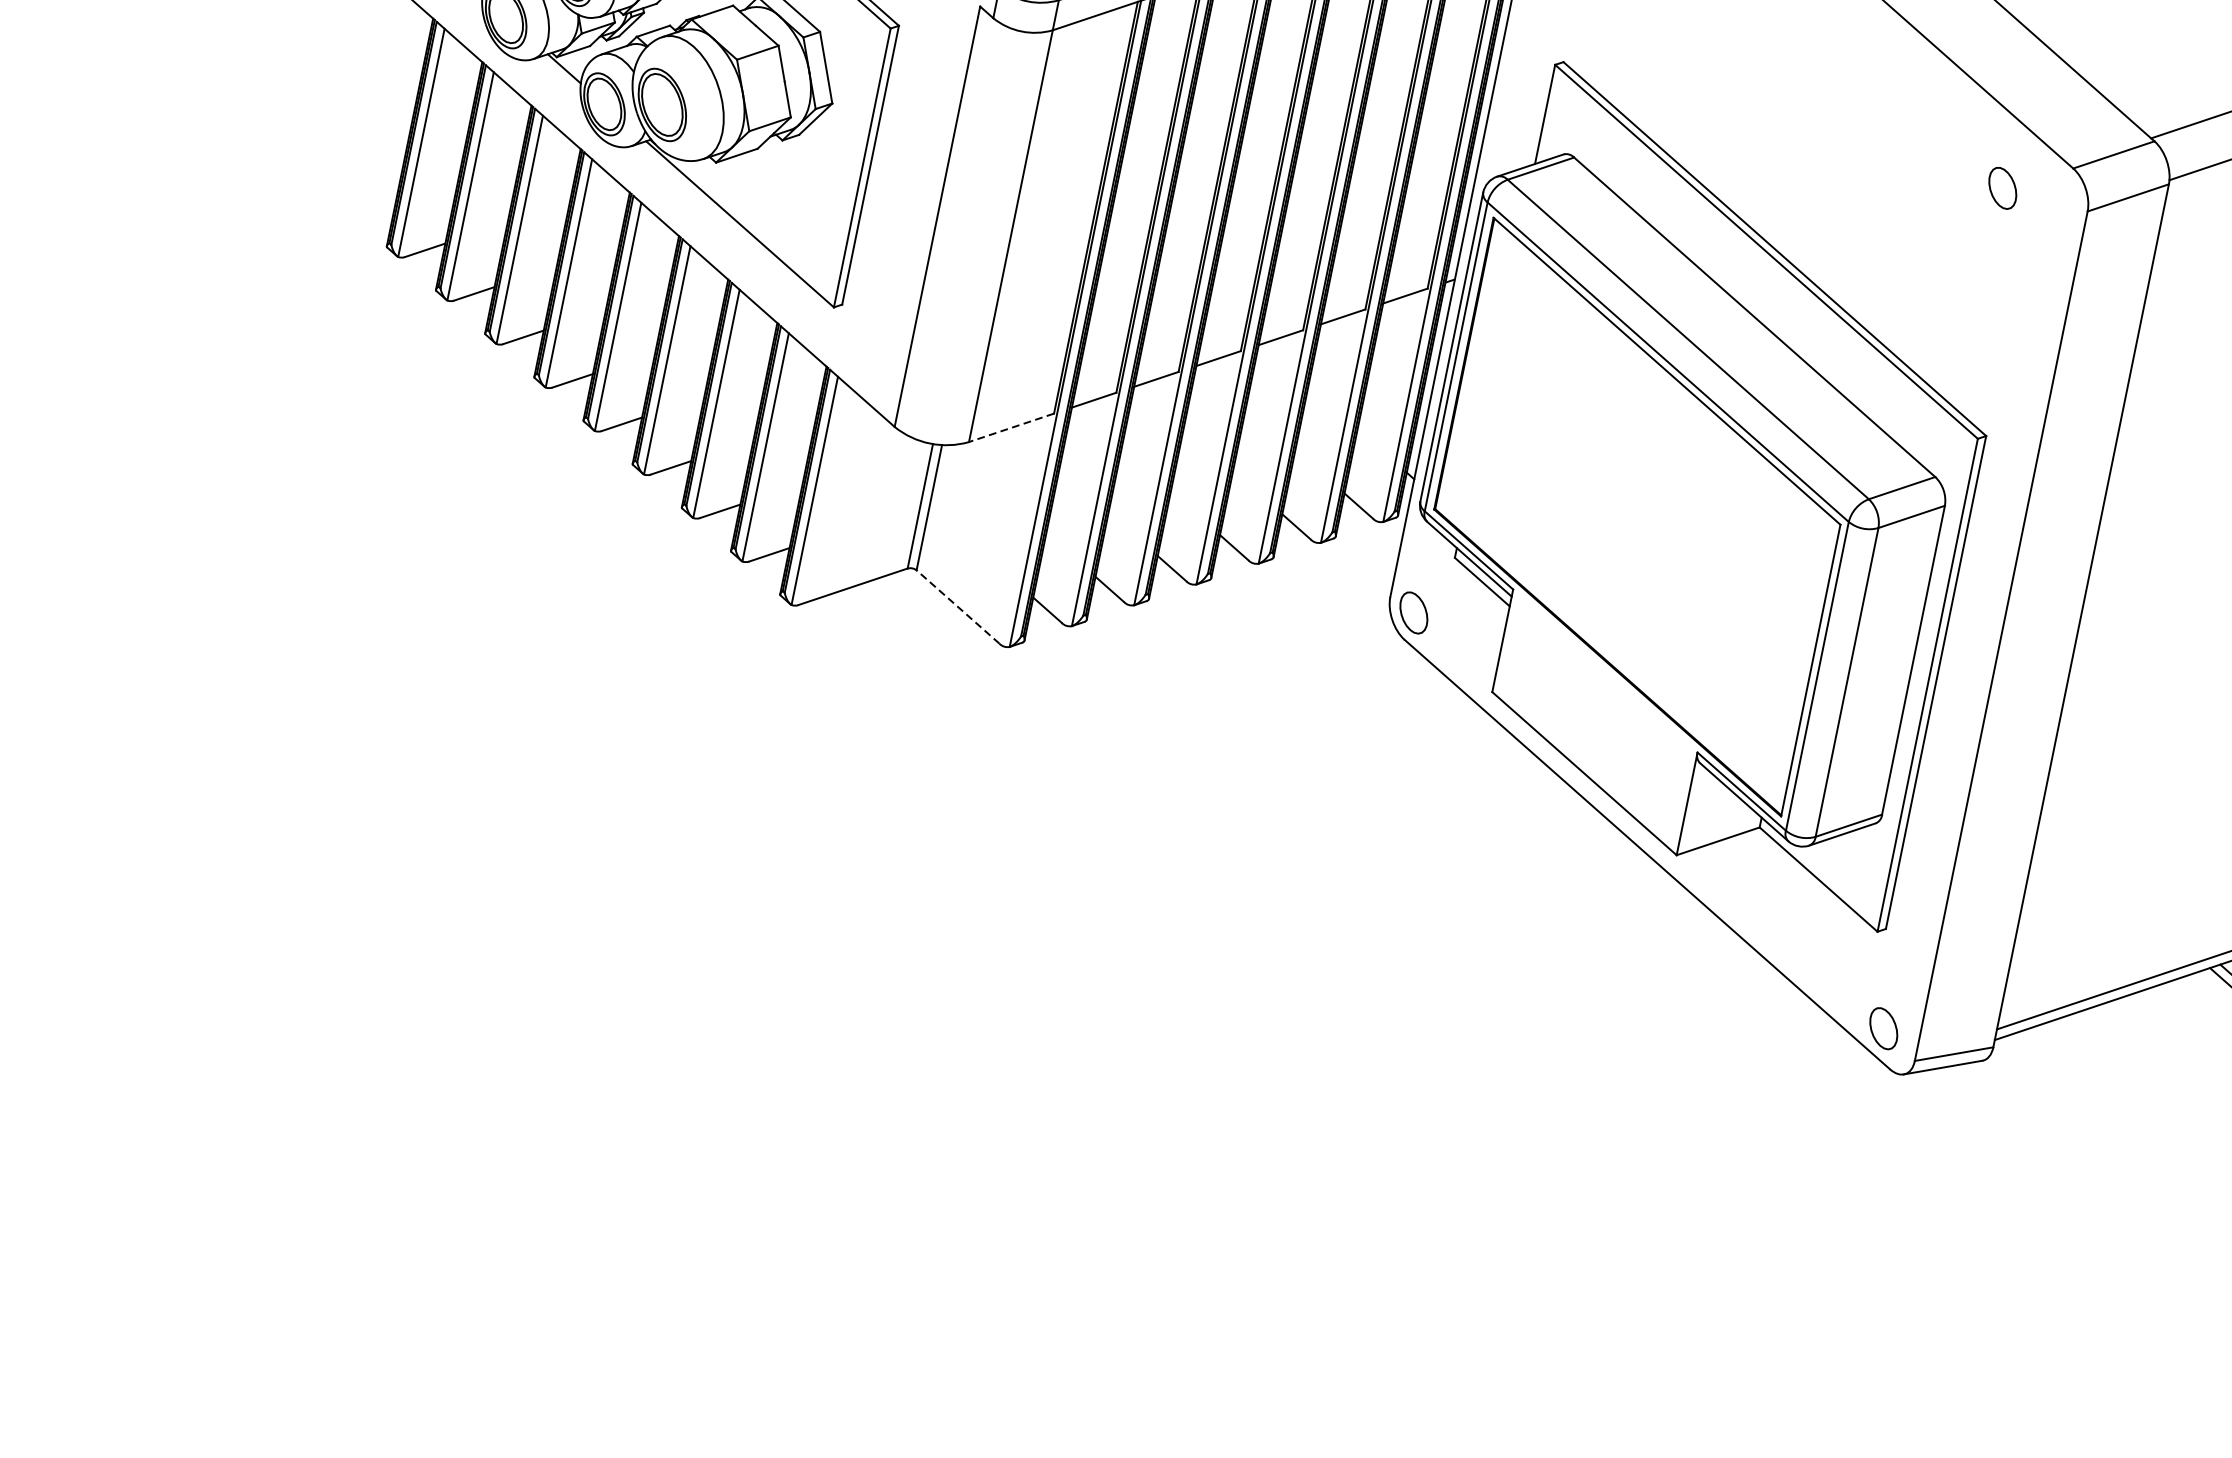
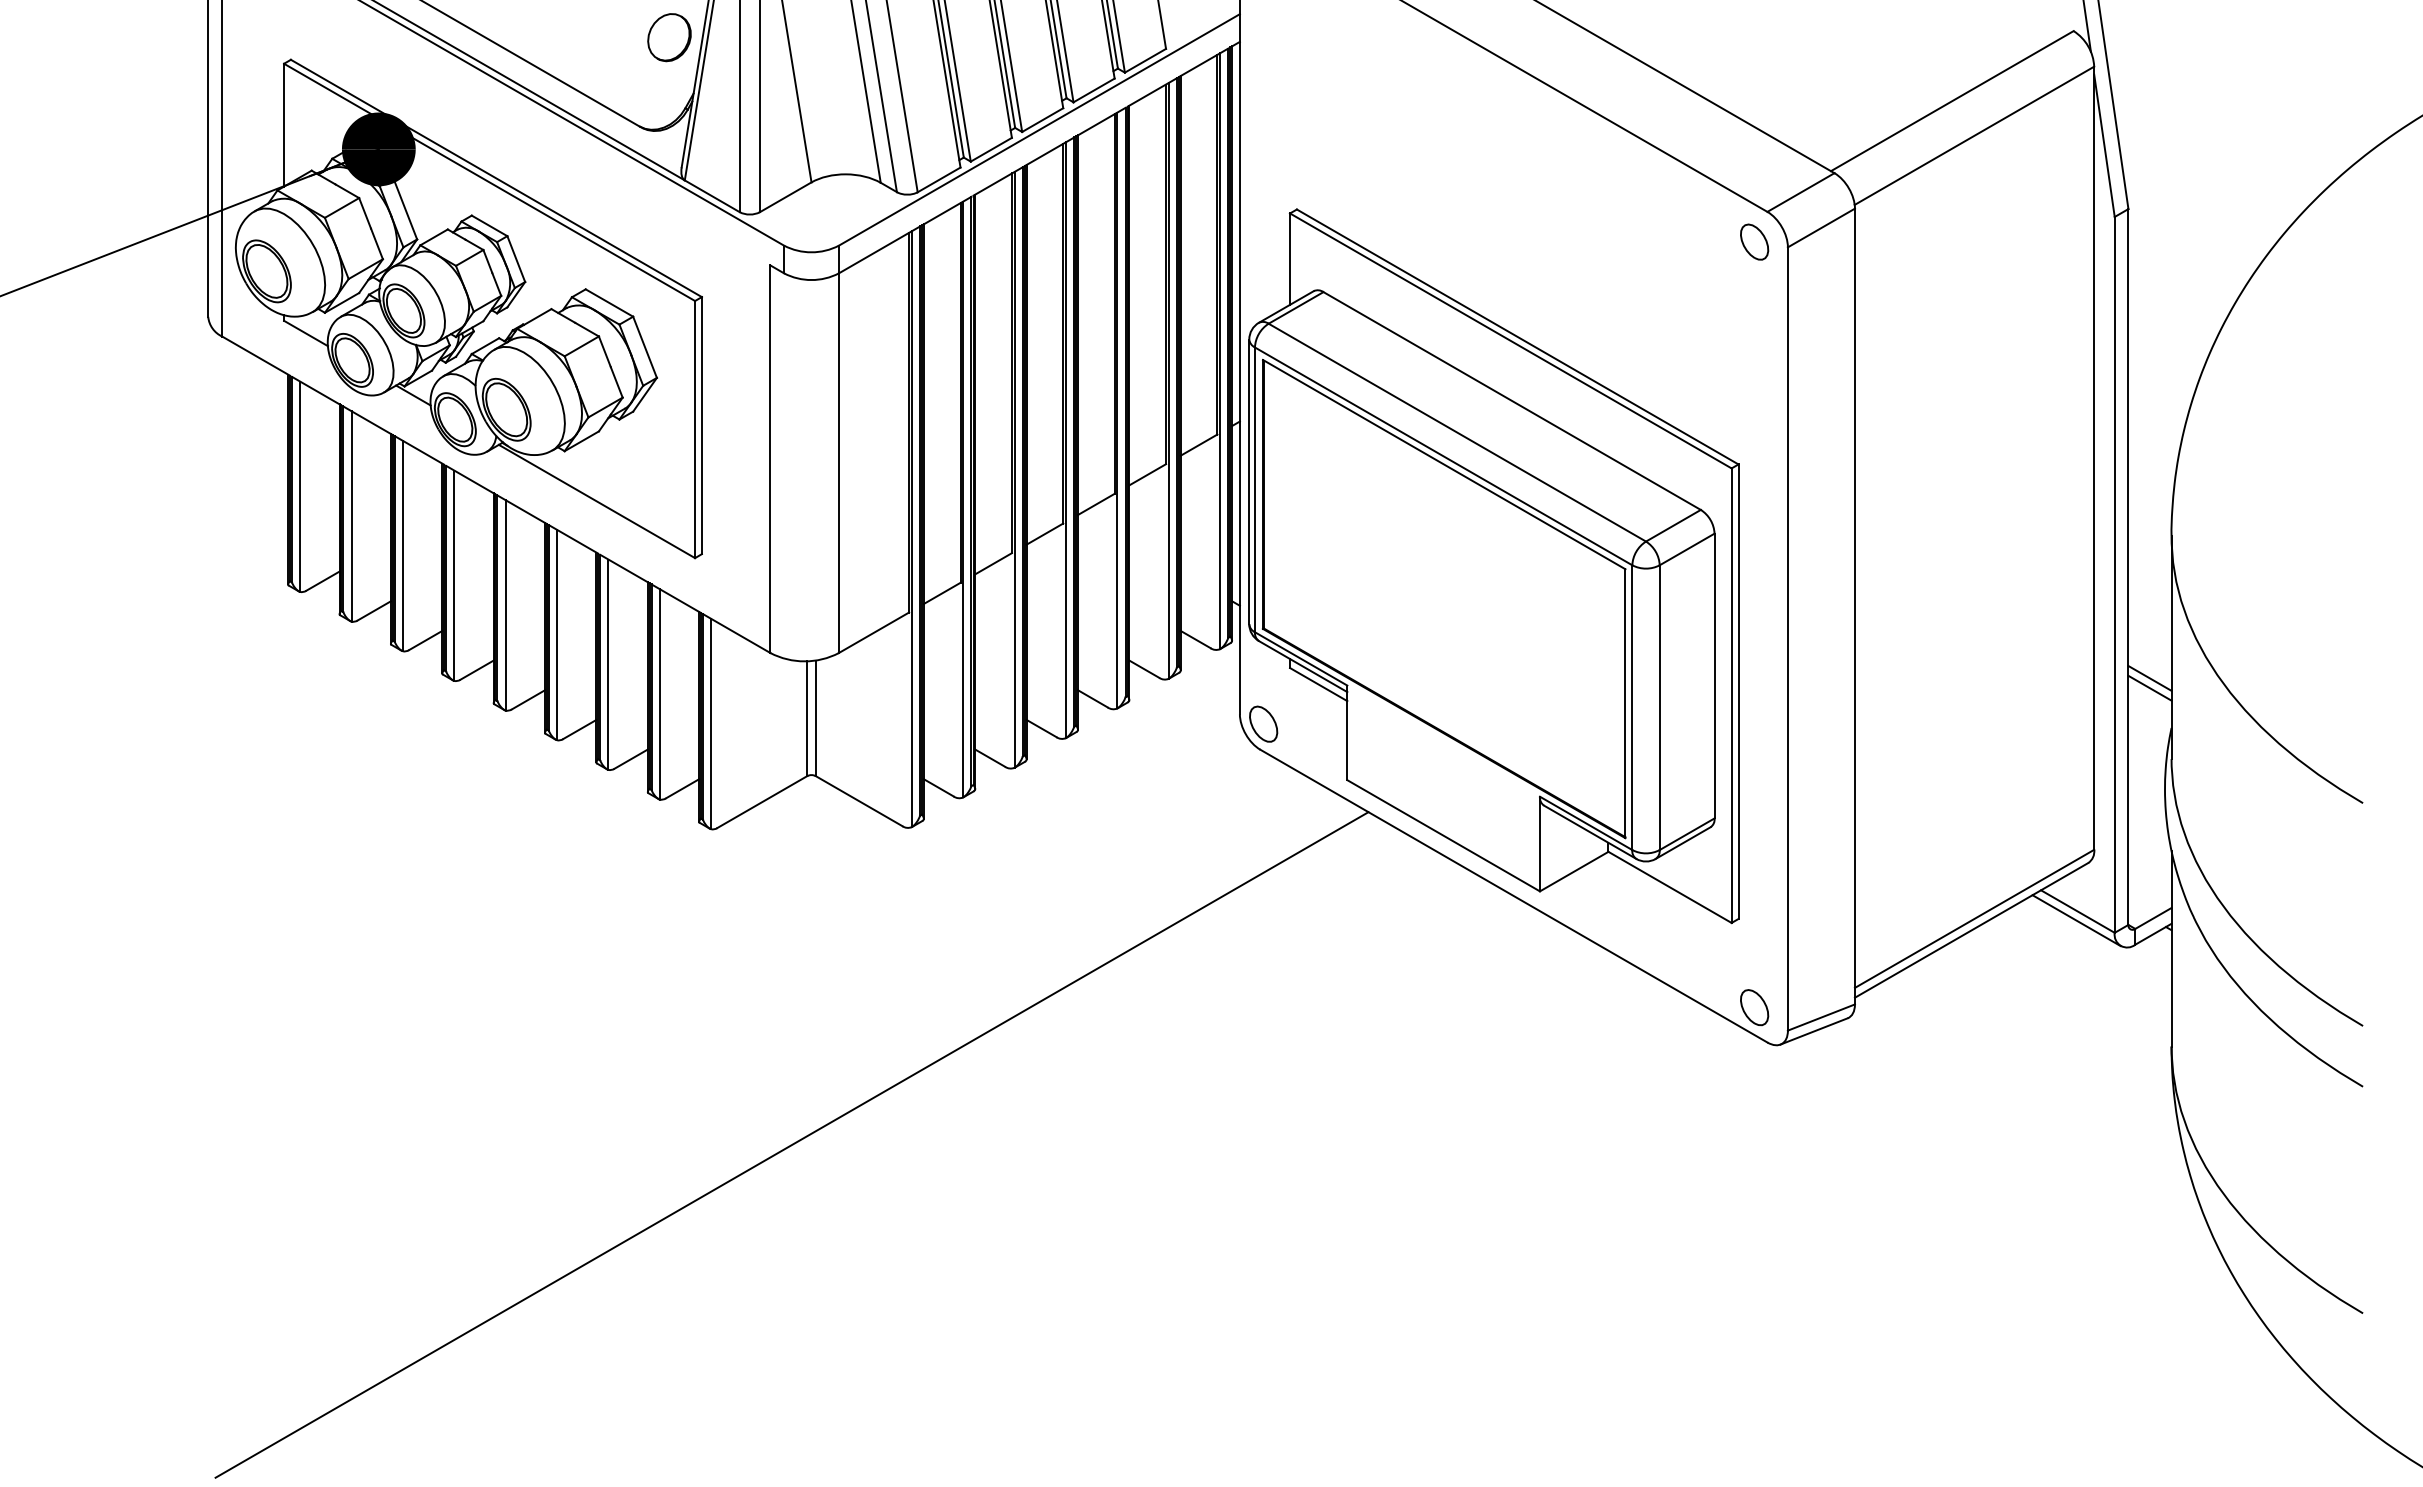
part: (2002, 187) -> (1754, 241), moved
line: (1012, 427) -> (874, 632), dashed -> solid
line: (957, 606) -> (858, 800), dashed -> solid
line: (809, 964) -> (791, 1144), added

